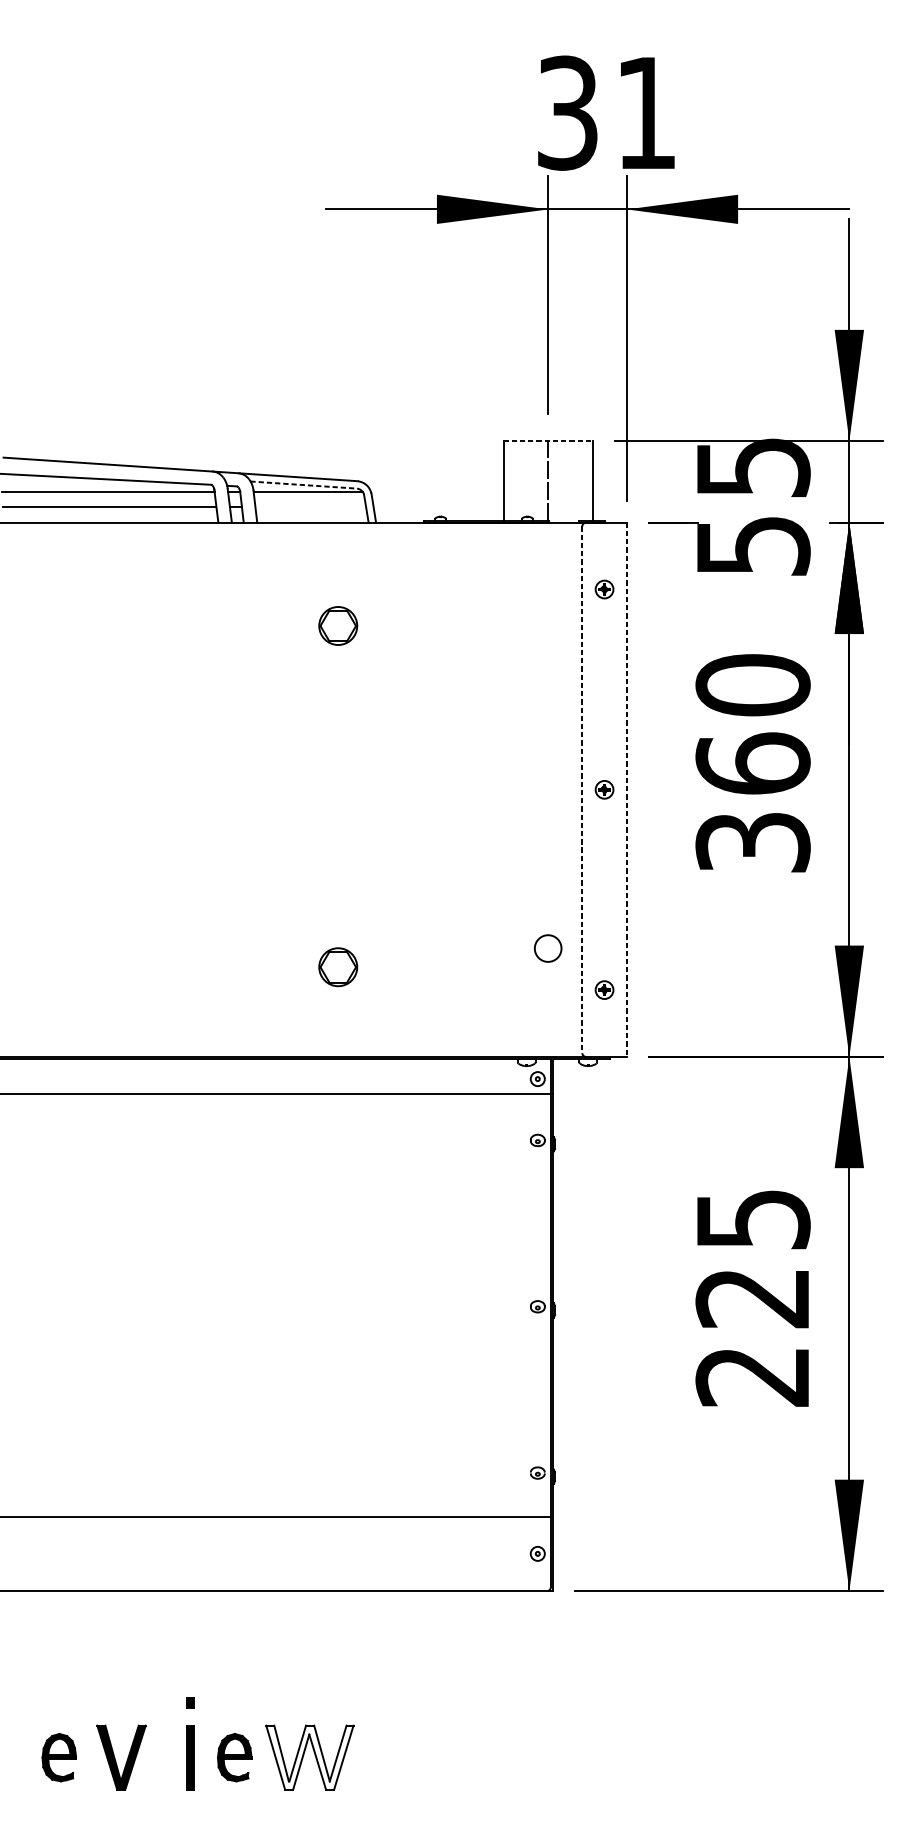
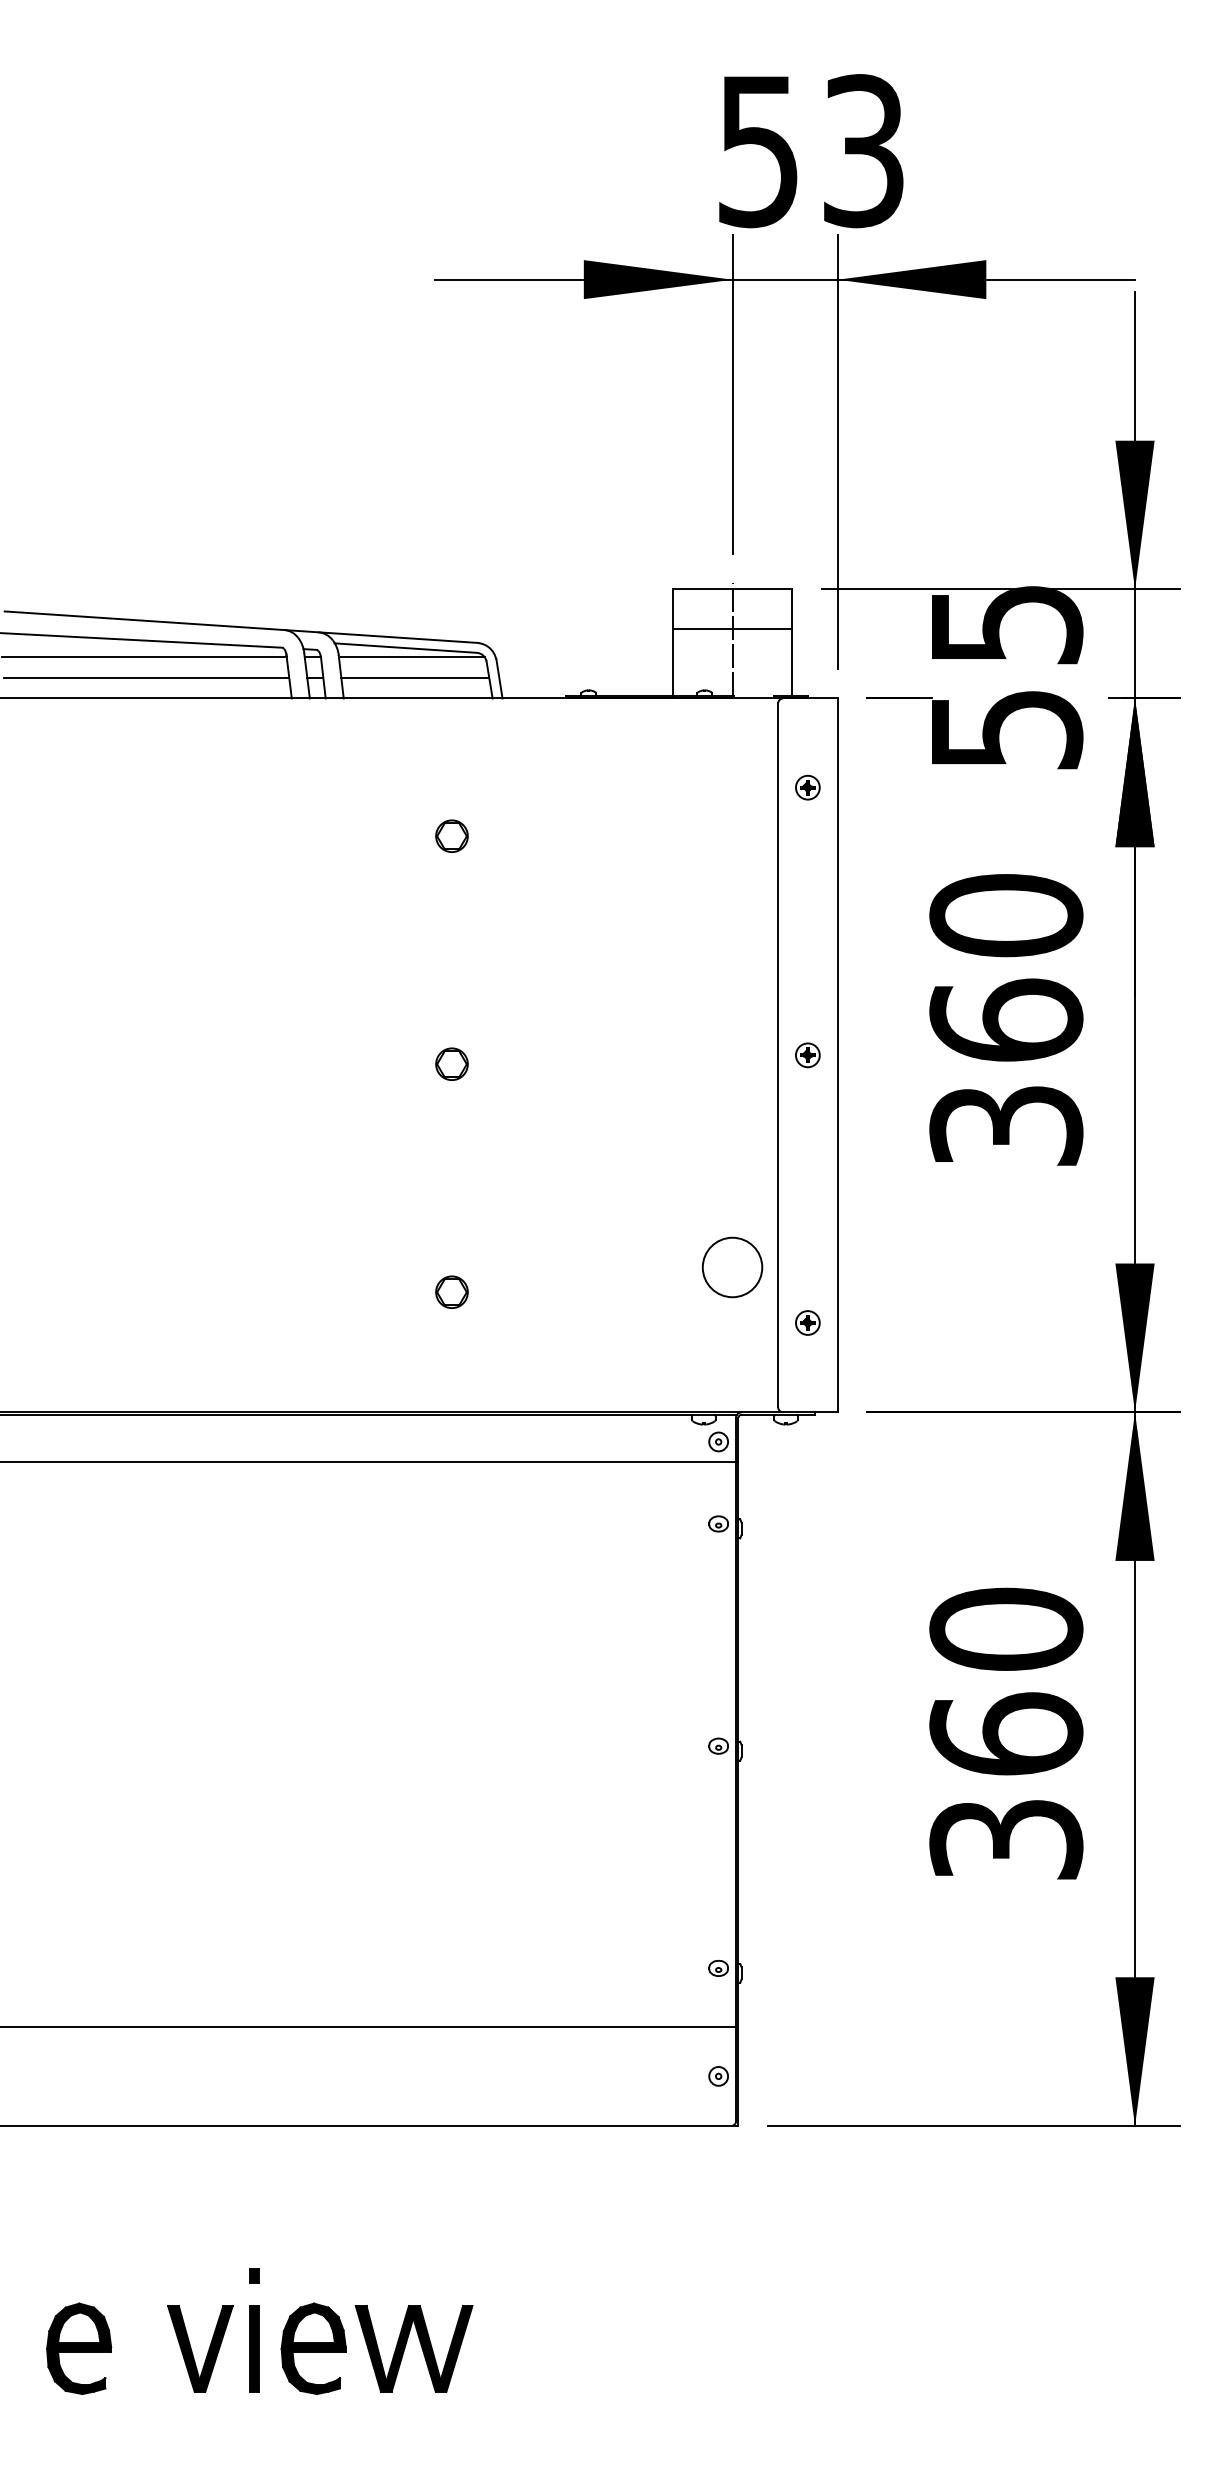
text: (607, 113) -> (811, 151), 31 -> 53
line: (548, 441) -> (732, 589), dashed -> solid
line: (548, 471) -> (732, 629), added
line: (304, 485) -> (406, 648), dashed -> solid
line: (310, 507) -> (415, 677), added
part: (337, 625) -> (451, 835), size x0.62
line: (582, 789) -> (778, 1055), dashed -> solid
line: (626, 789) -> (837, 1055), dashed -> solid
part: (337, 795) -> (451, 1063), added
circle: (548, 948) -> (732, 1267), size x1.67
part: (337, 966) -> (451, 1291), size x0.62
text: (753, 1297) -> (1006, 1733), 225 -> 360
part: (59, 1757) -> (79, 2348), size x1.43
part: (234, 1757) -> (313, 2348), size x1.43
fill: (309, 1757) -> (413, 2348), added
part: (126, 1759) -> (207, 2351), moved

